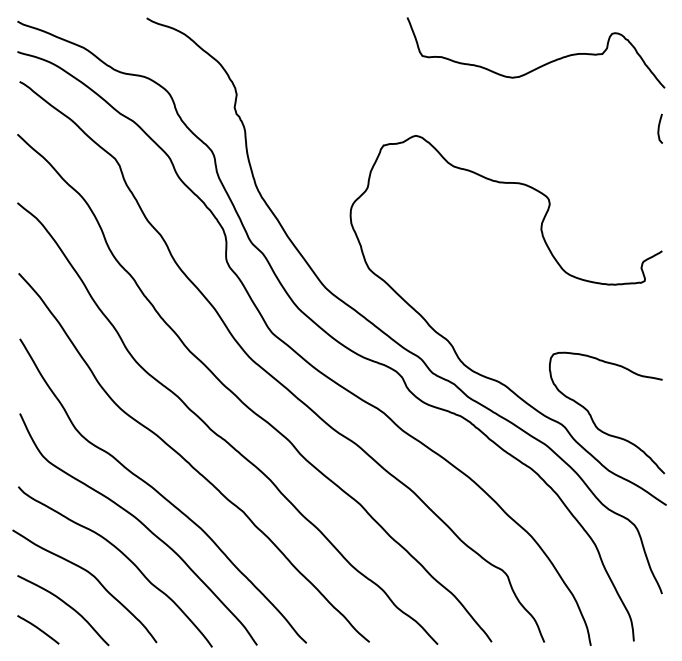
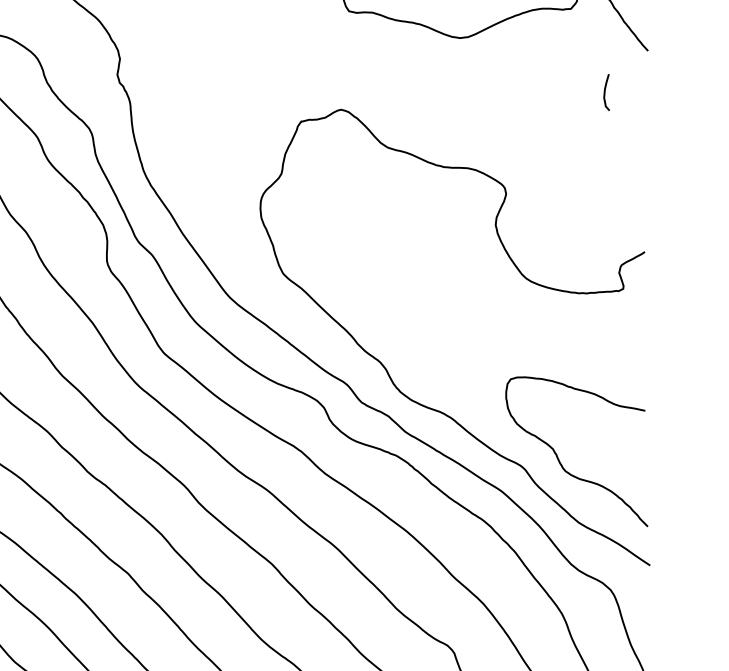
curve: (659, 128) -> (605, 92), moved

